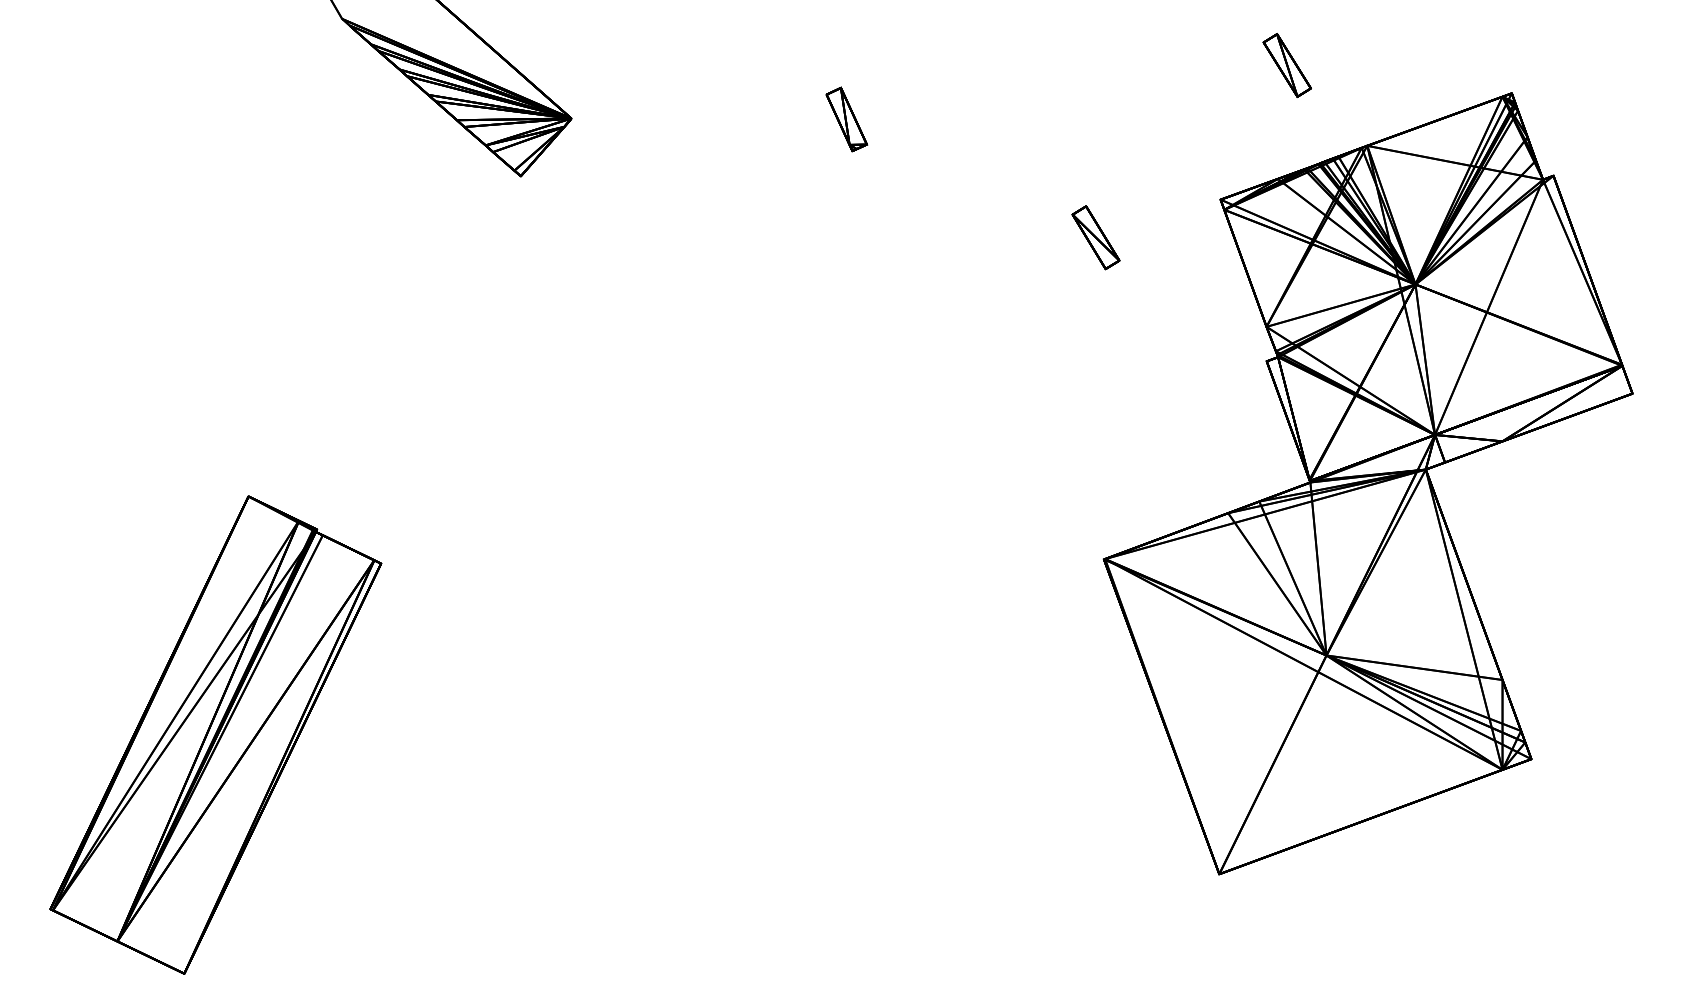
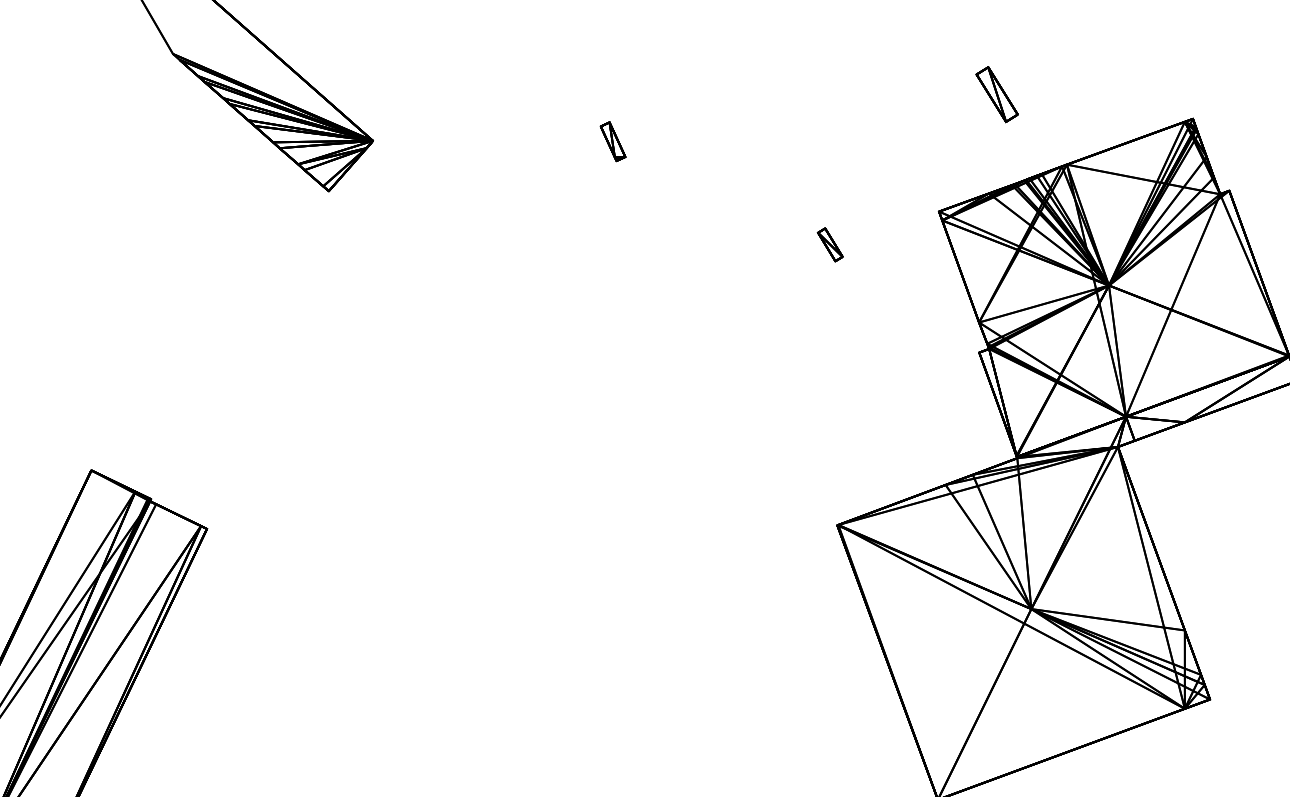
part: (846, 119) -> (612, 141), size x0.7
part: (1095, 237) -> (829, 244), size x0.6

